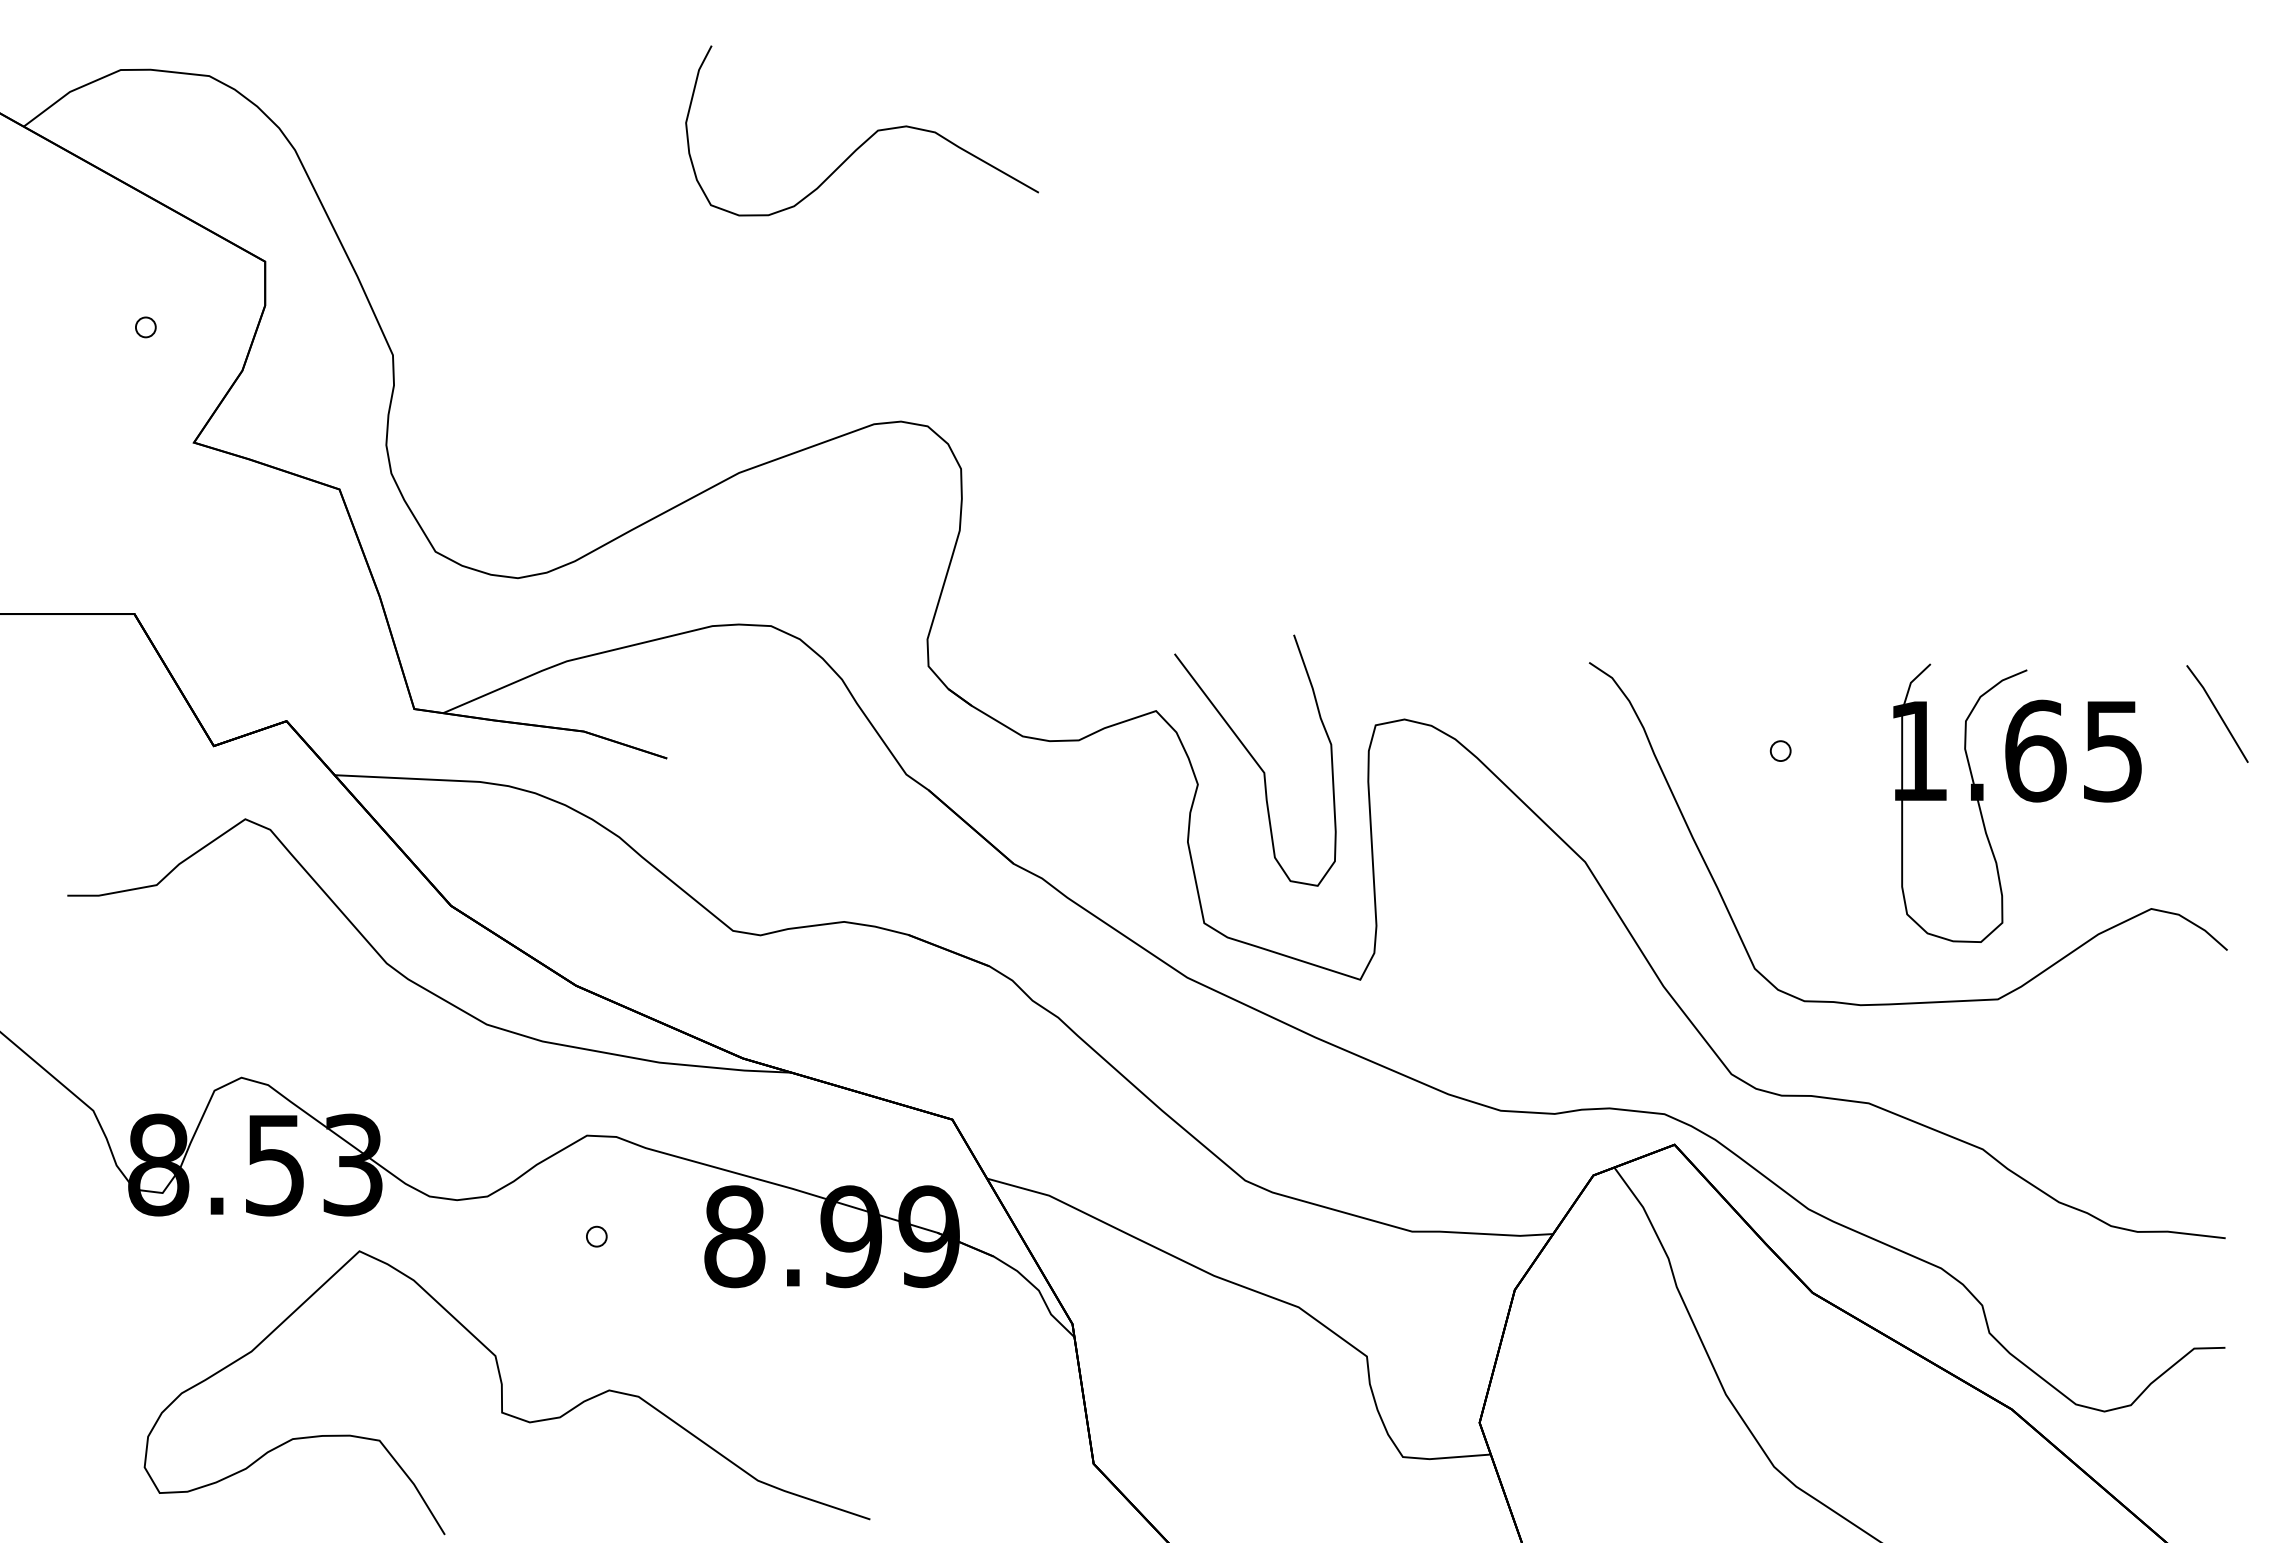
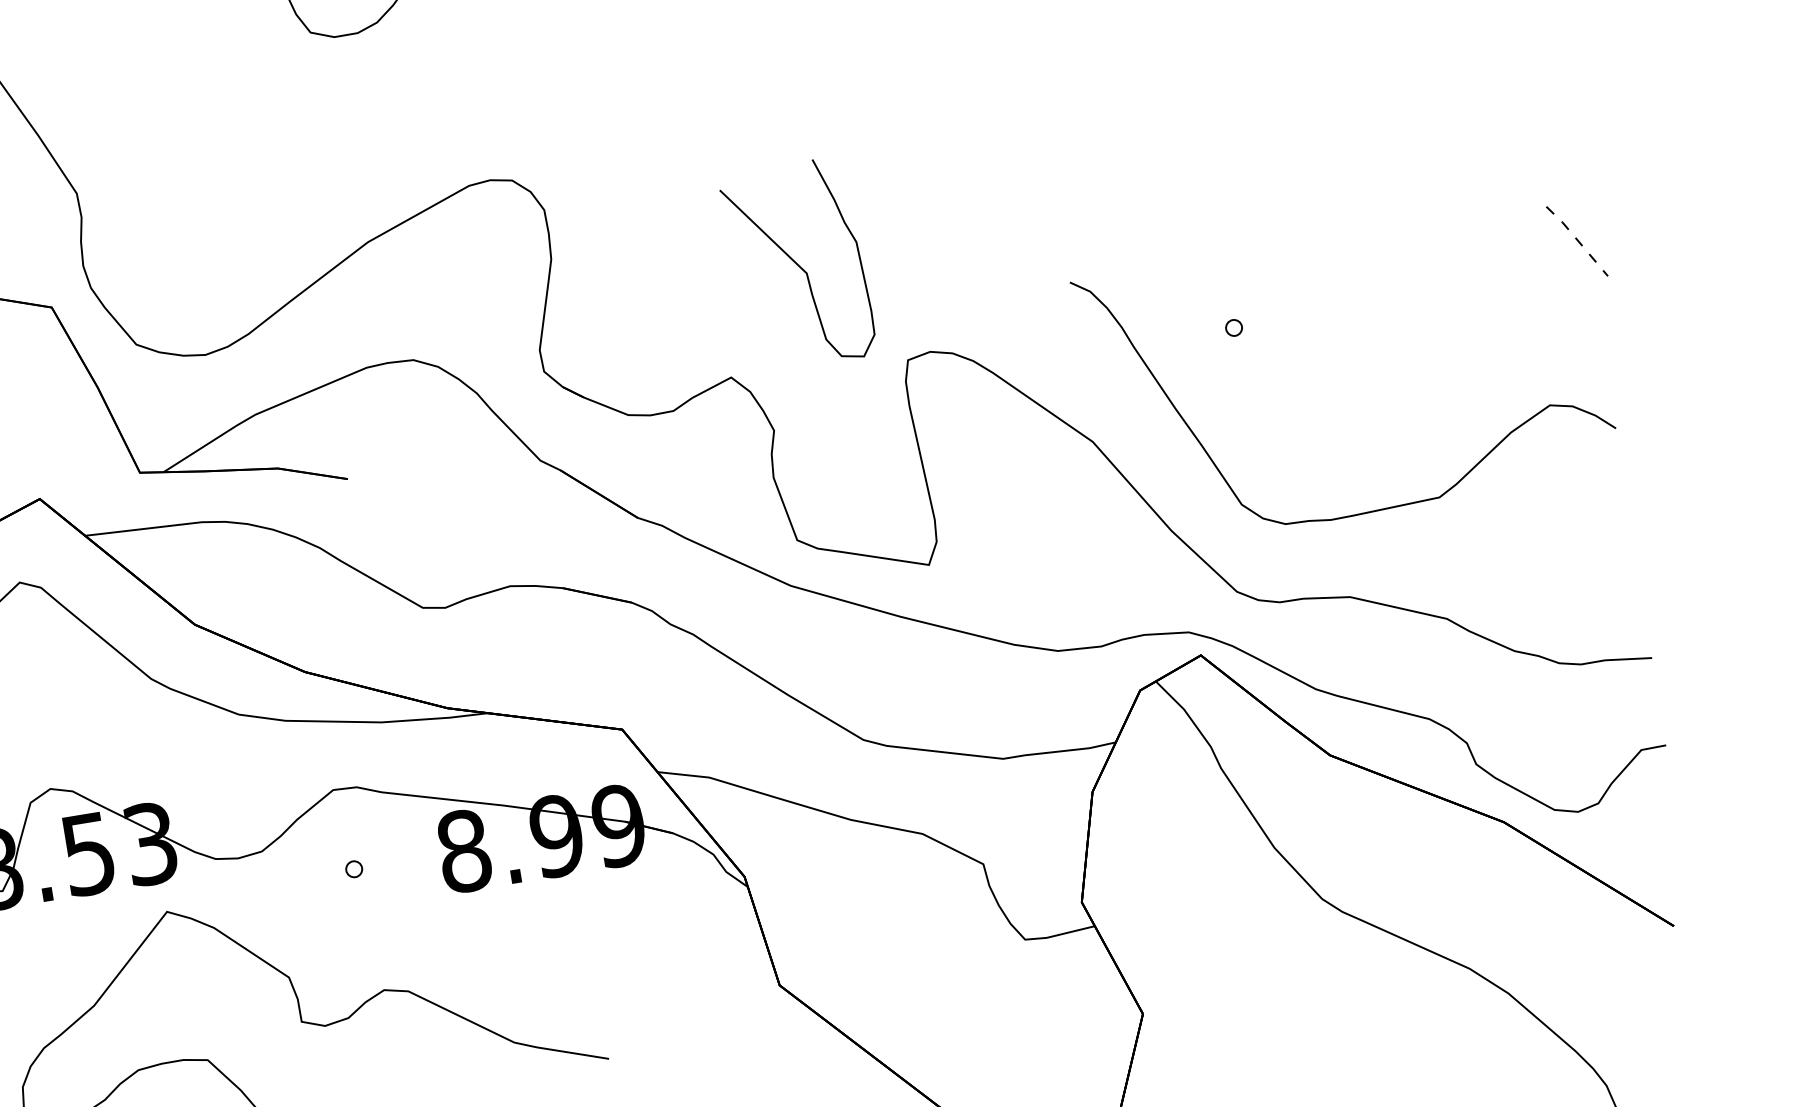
line: (2218, 713) -> (1577, 240), solid -> dashed
curve: (1255, 760) -> (798, 264), moved
part: (2017, 802) -> (1429, 338), removed

